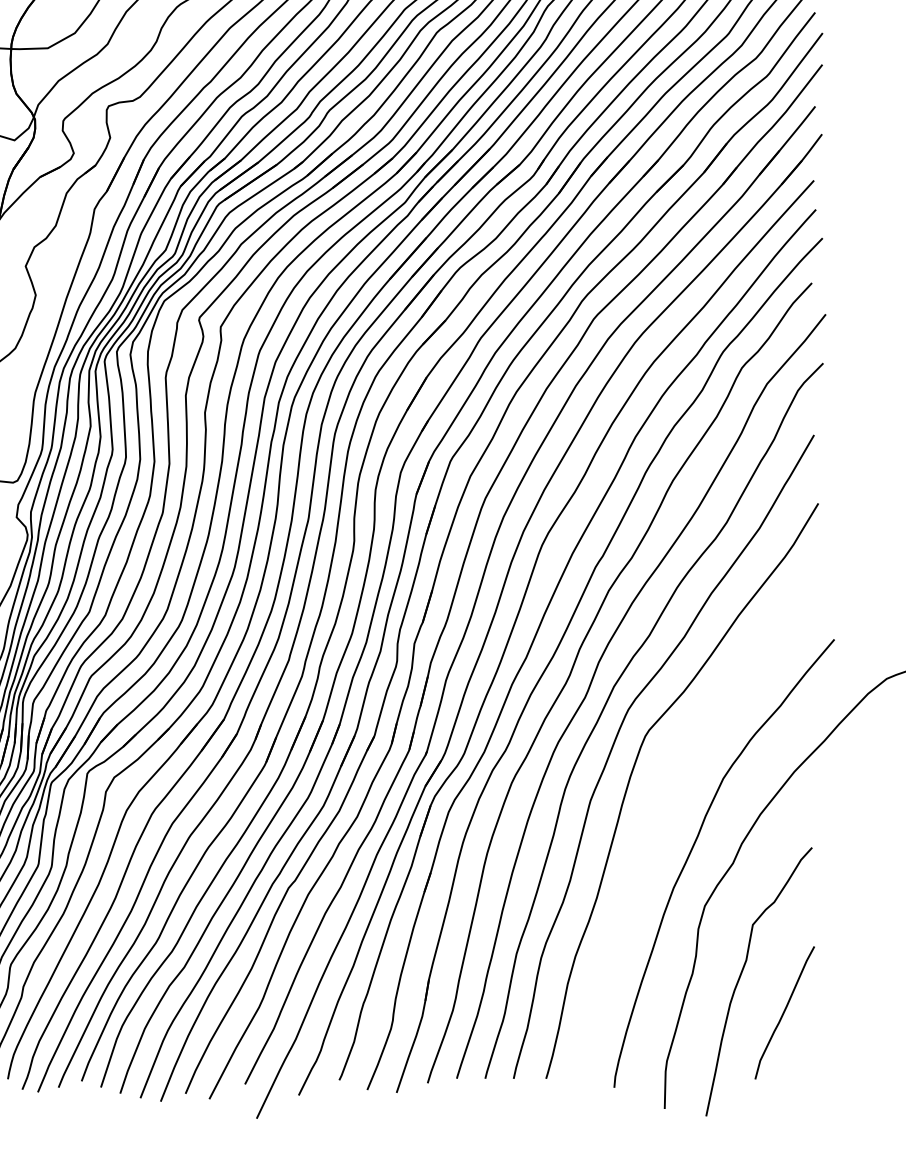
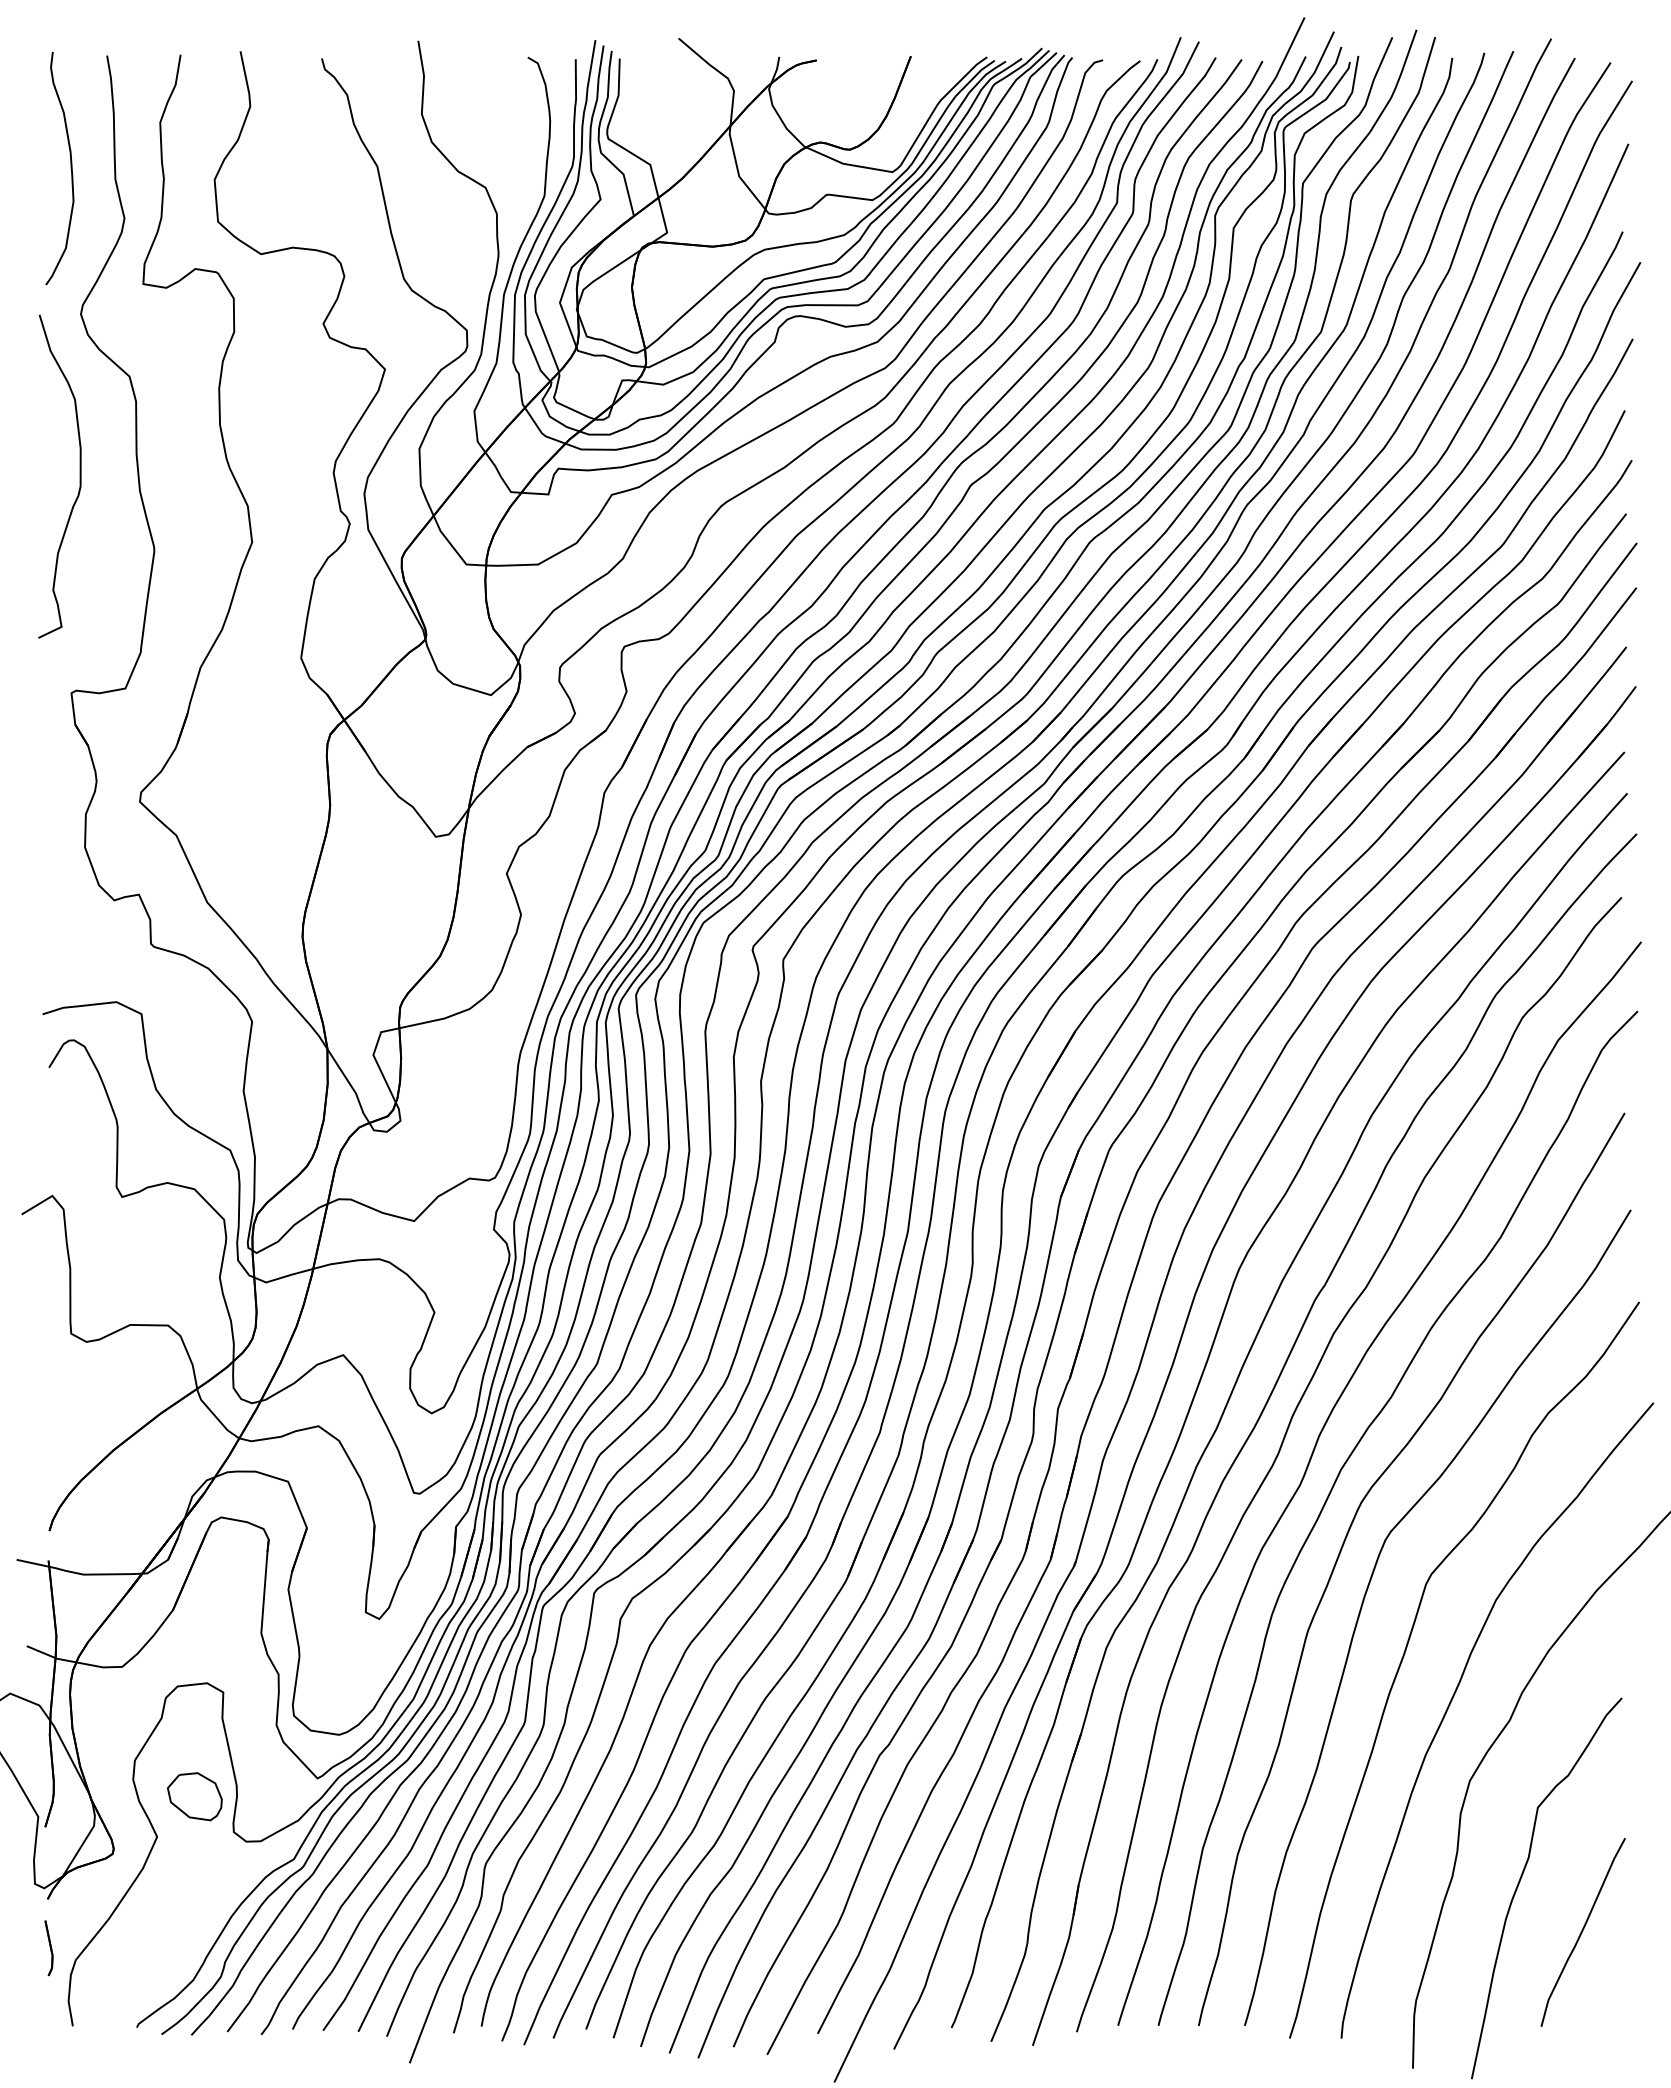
curve: (660, 814) -> (1406, 1650), added

